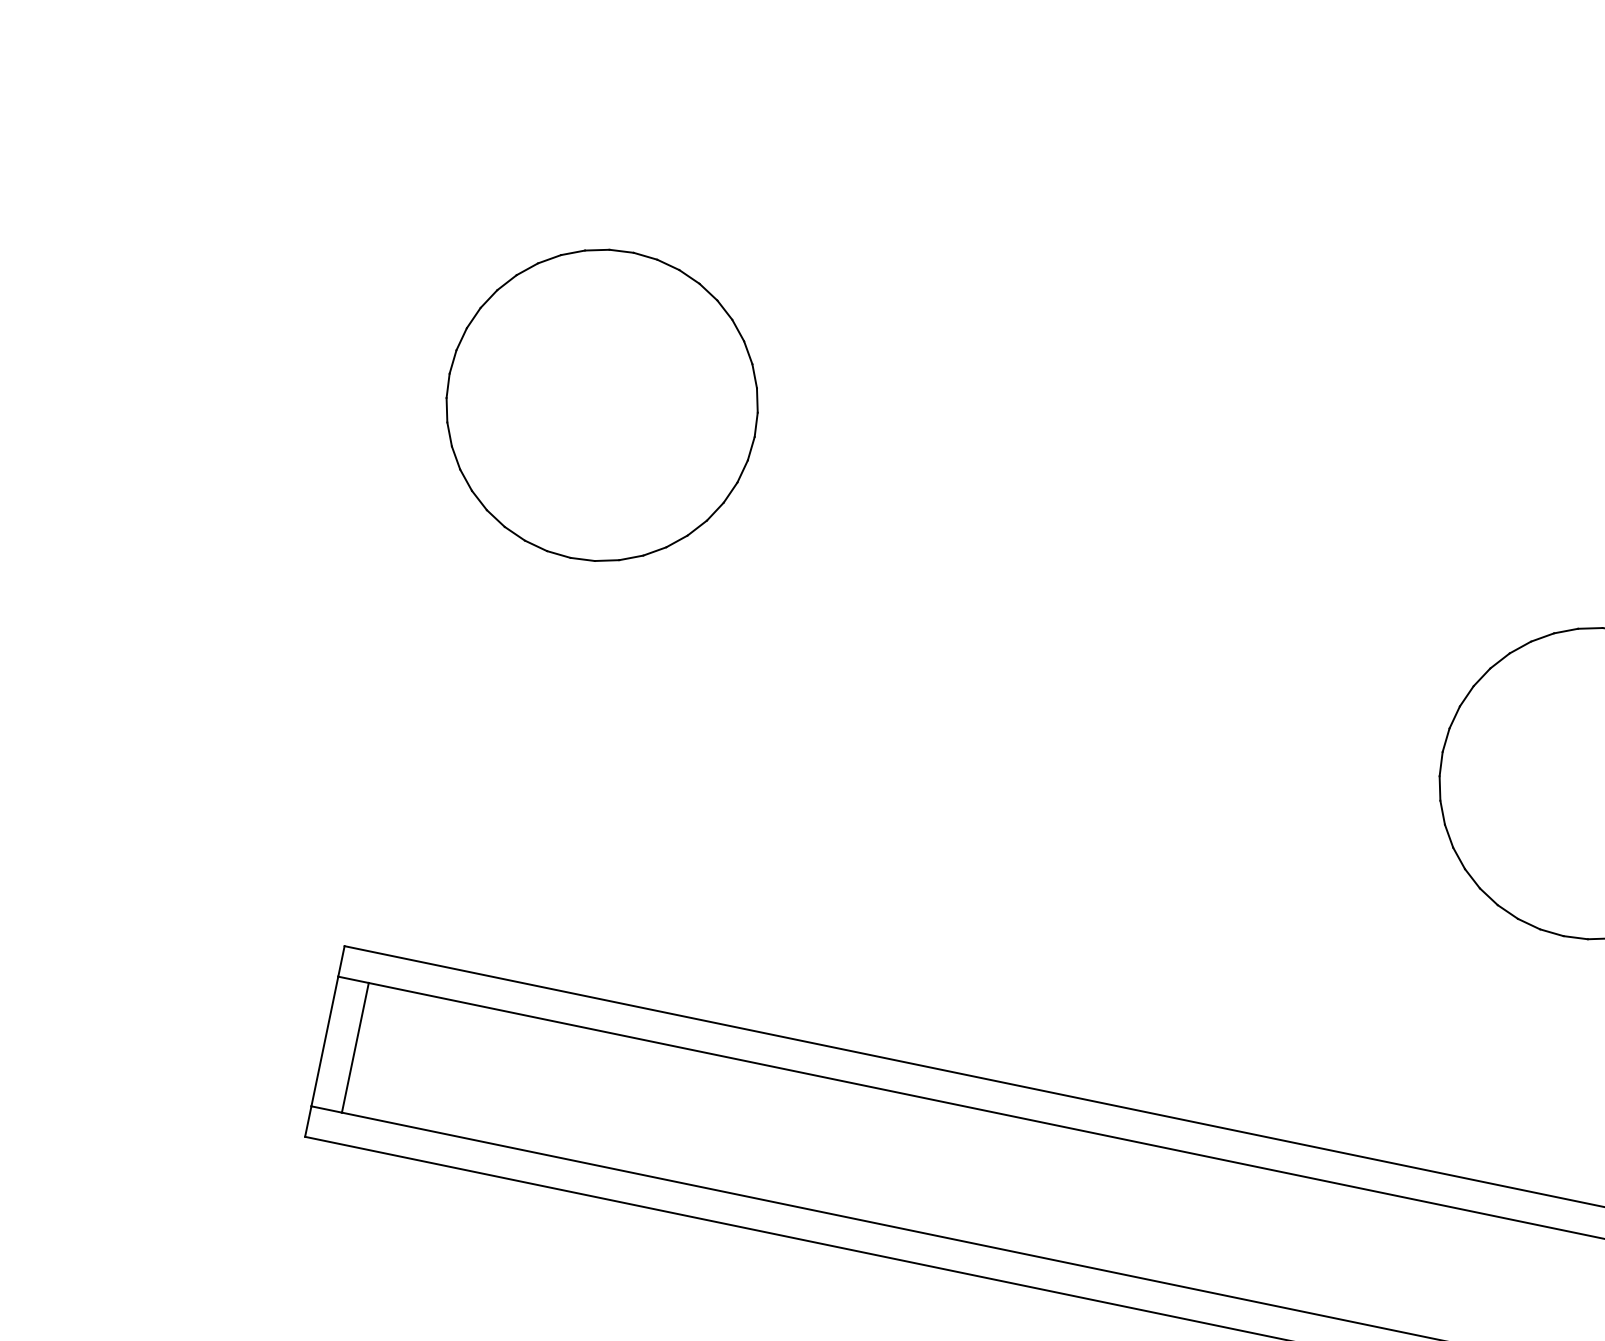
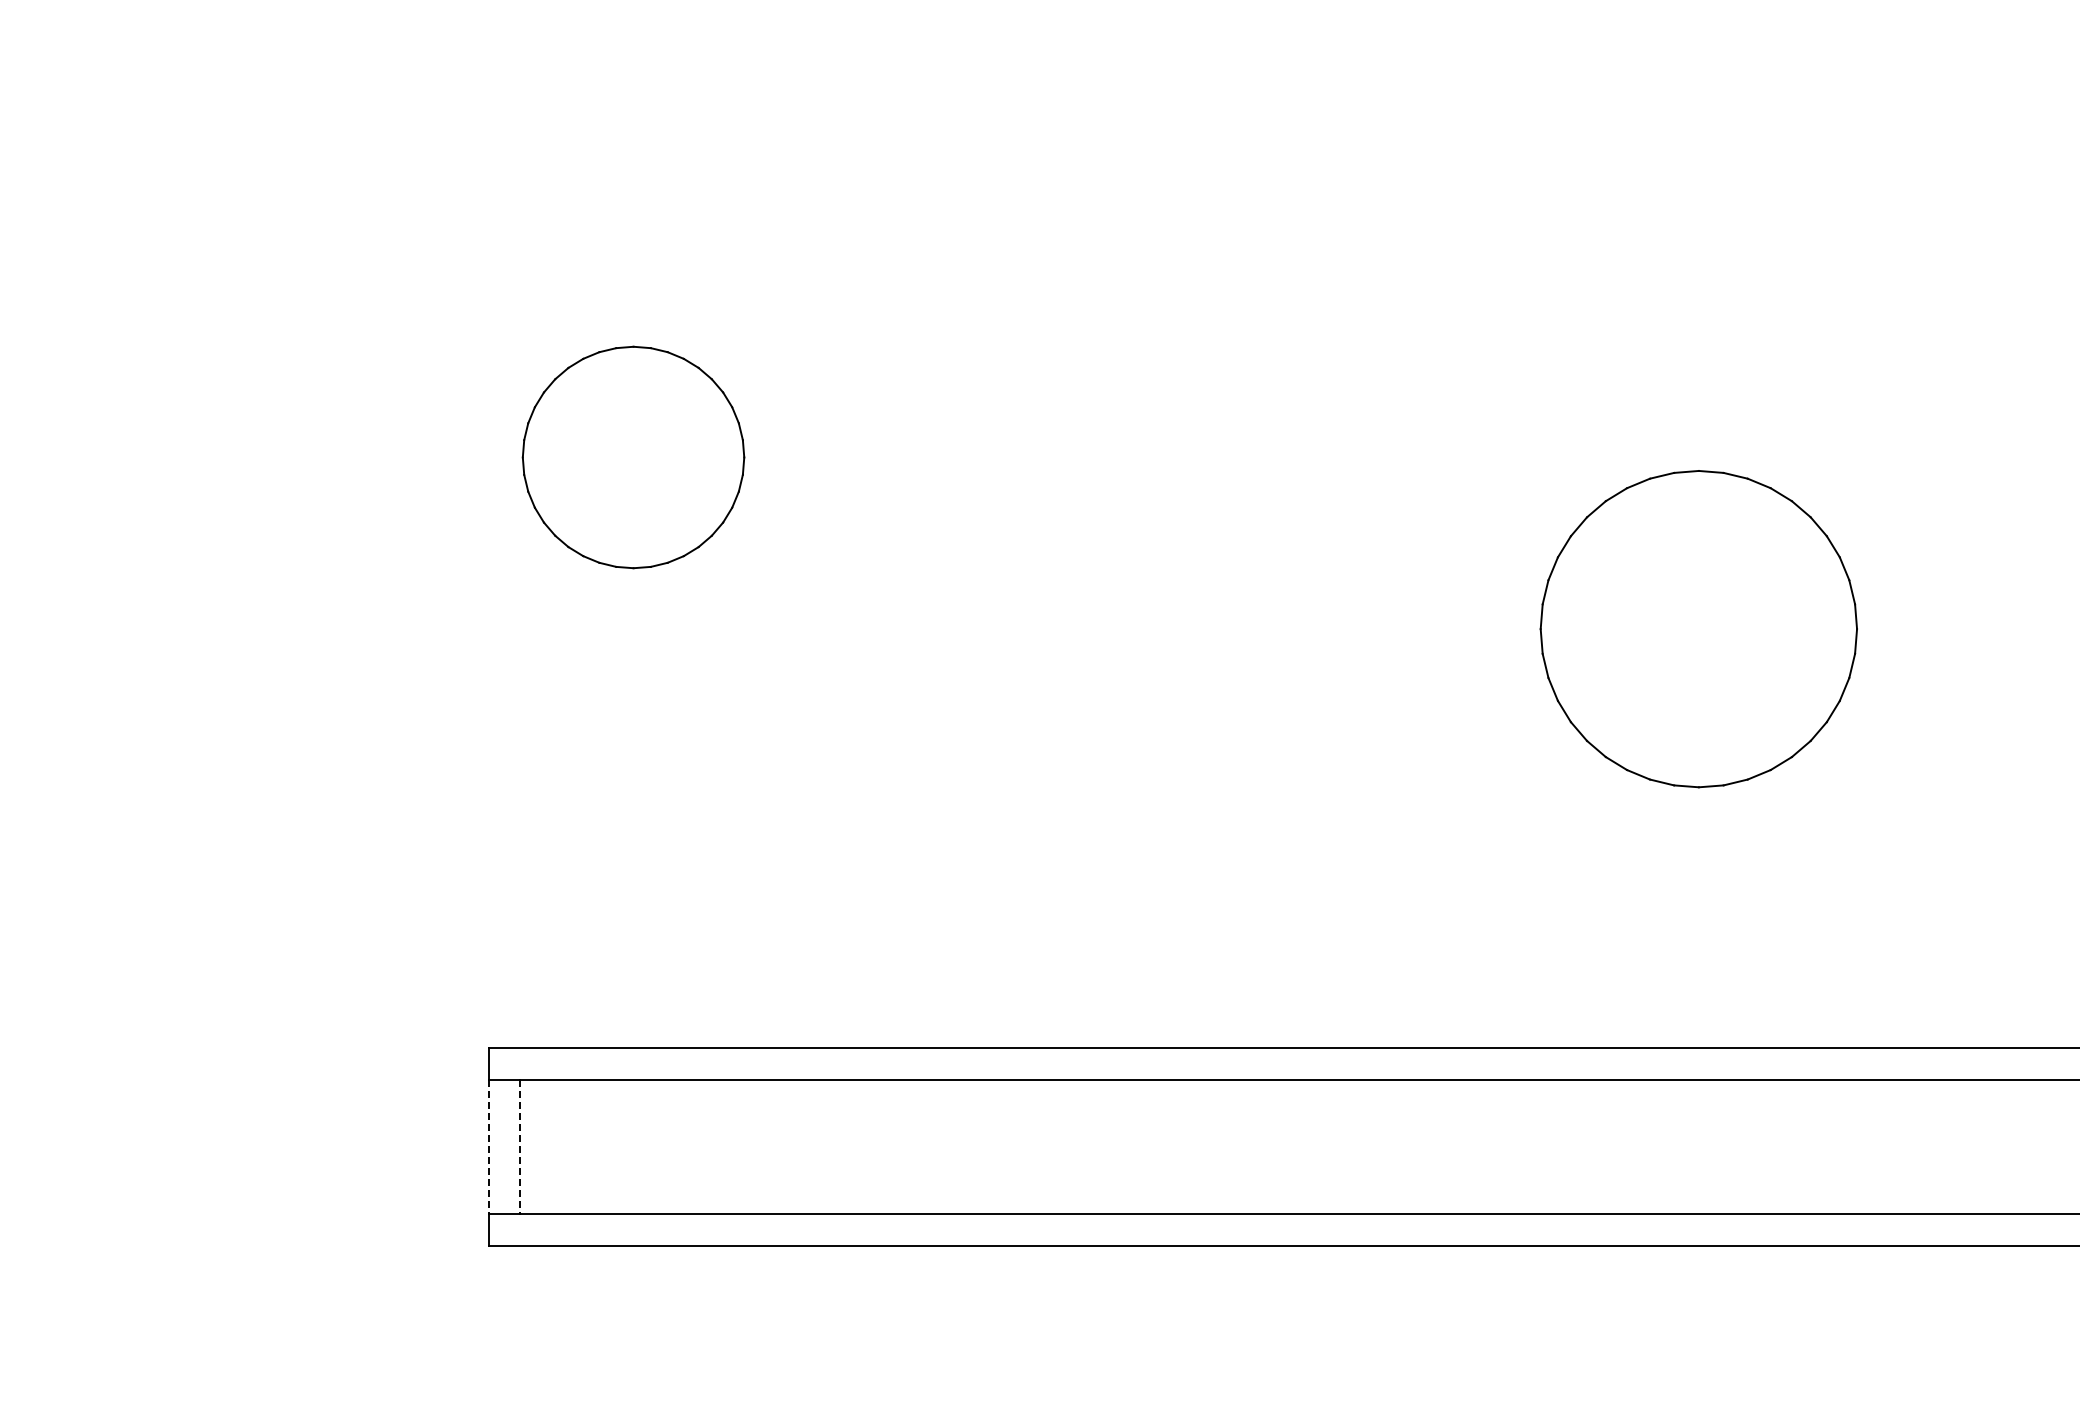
part: (602, 405) -> (633, 457), size x0.7
line: (324, 1041) -> (488, 1147), solid -> dashed
line: (355, 1048) -> (520, 1147), solid -> dashed

